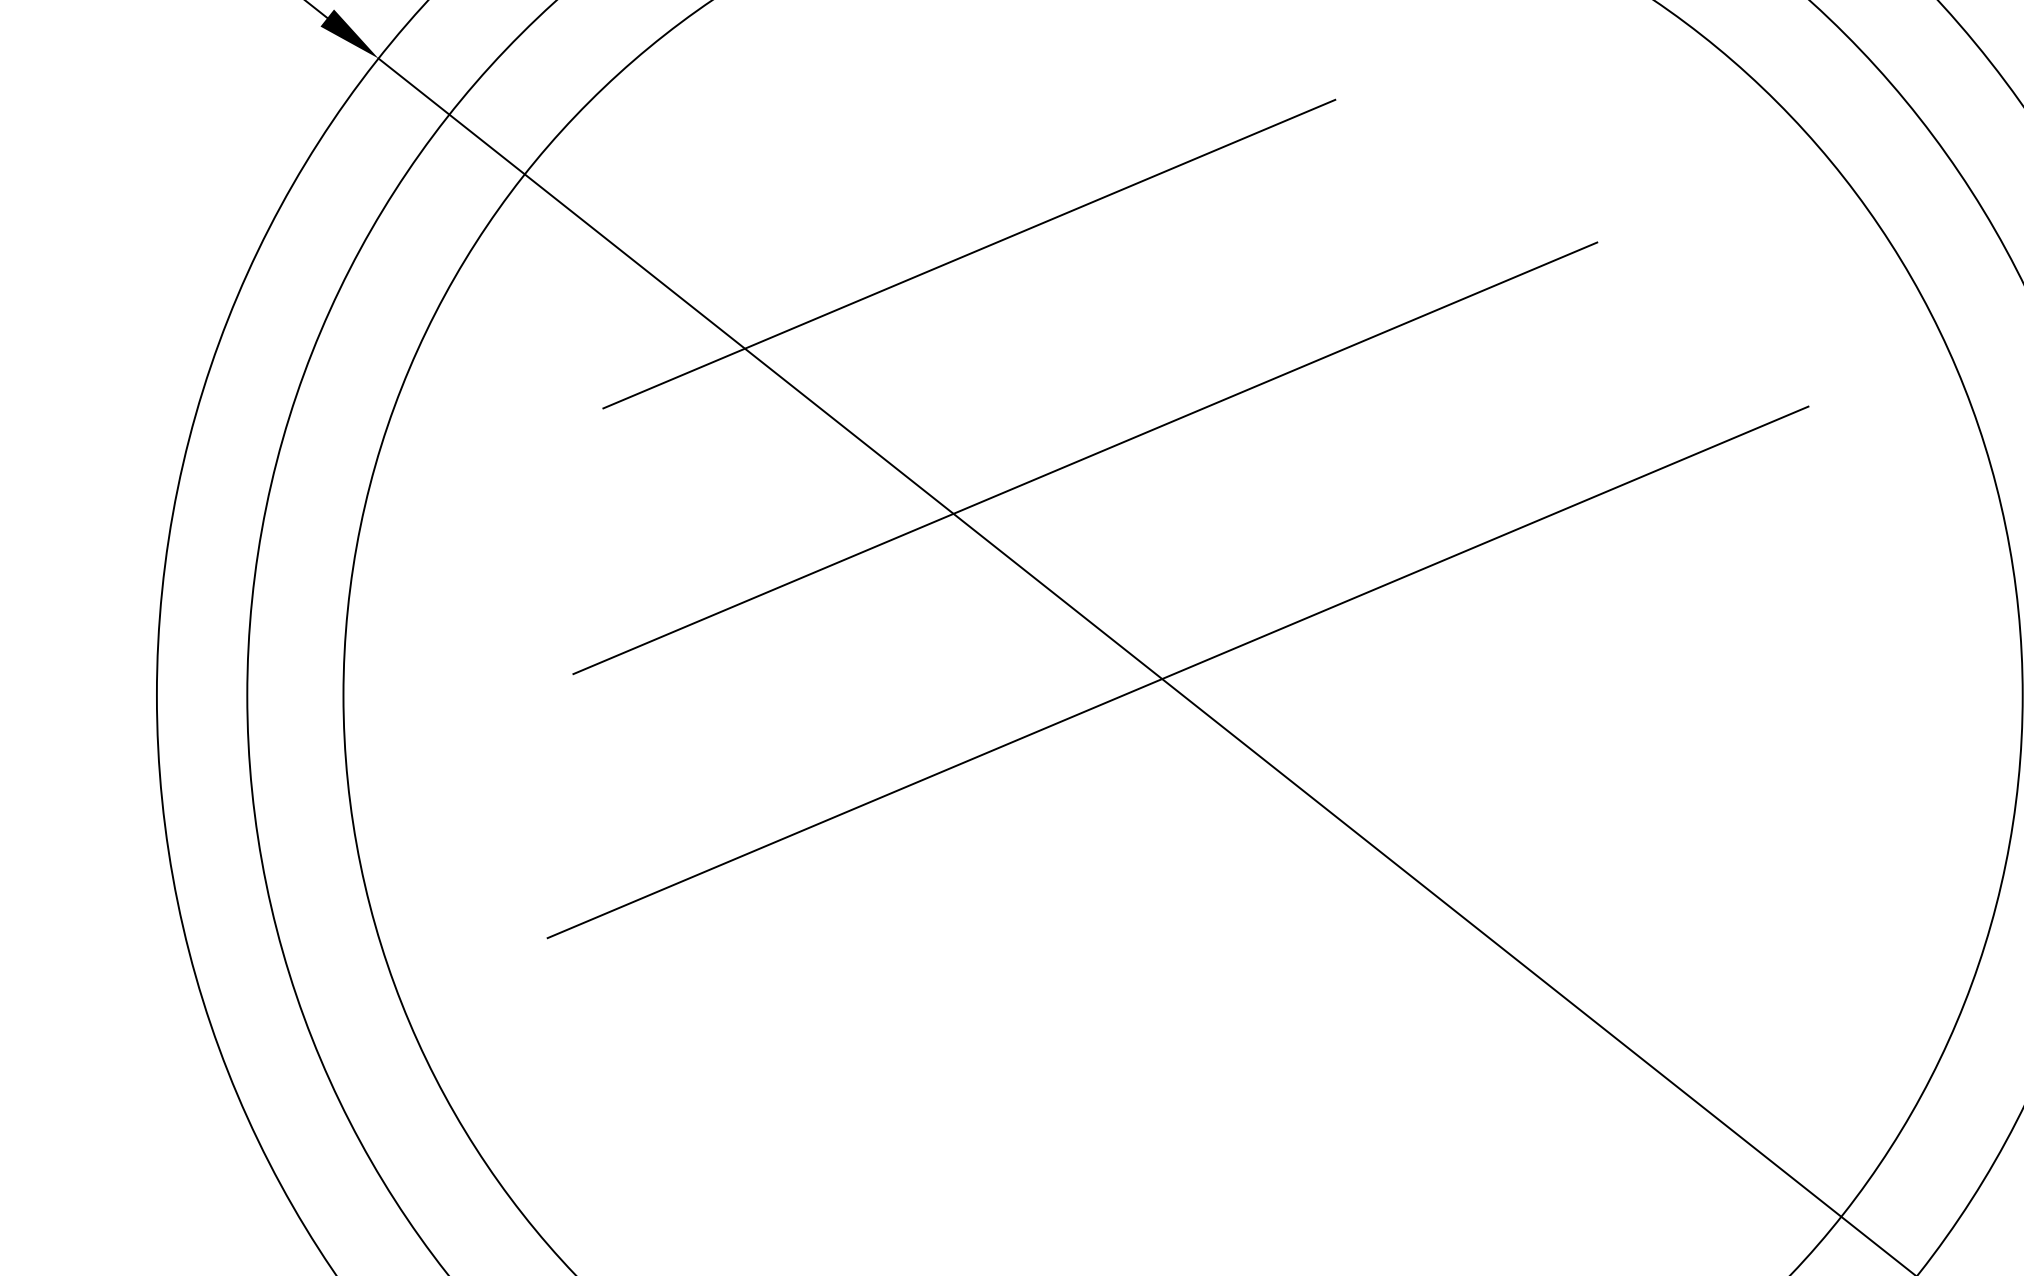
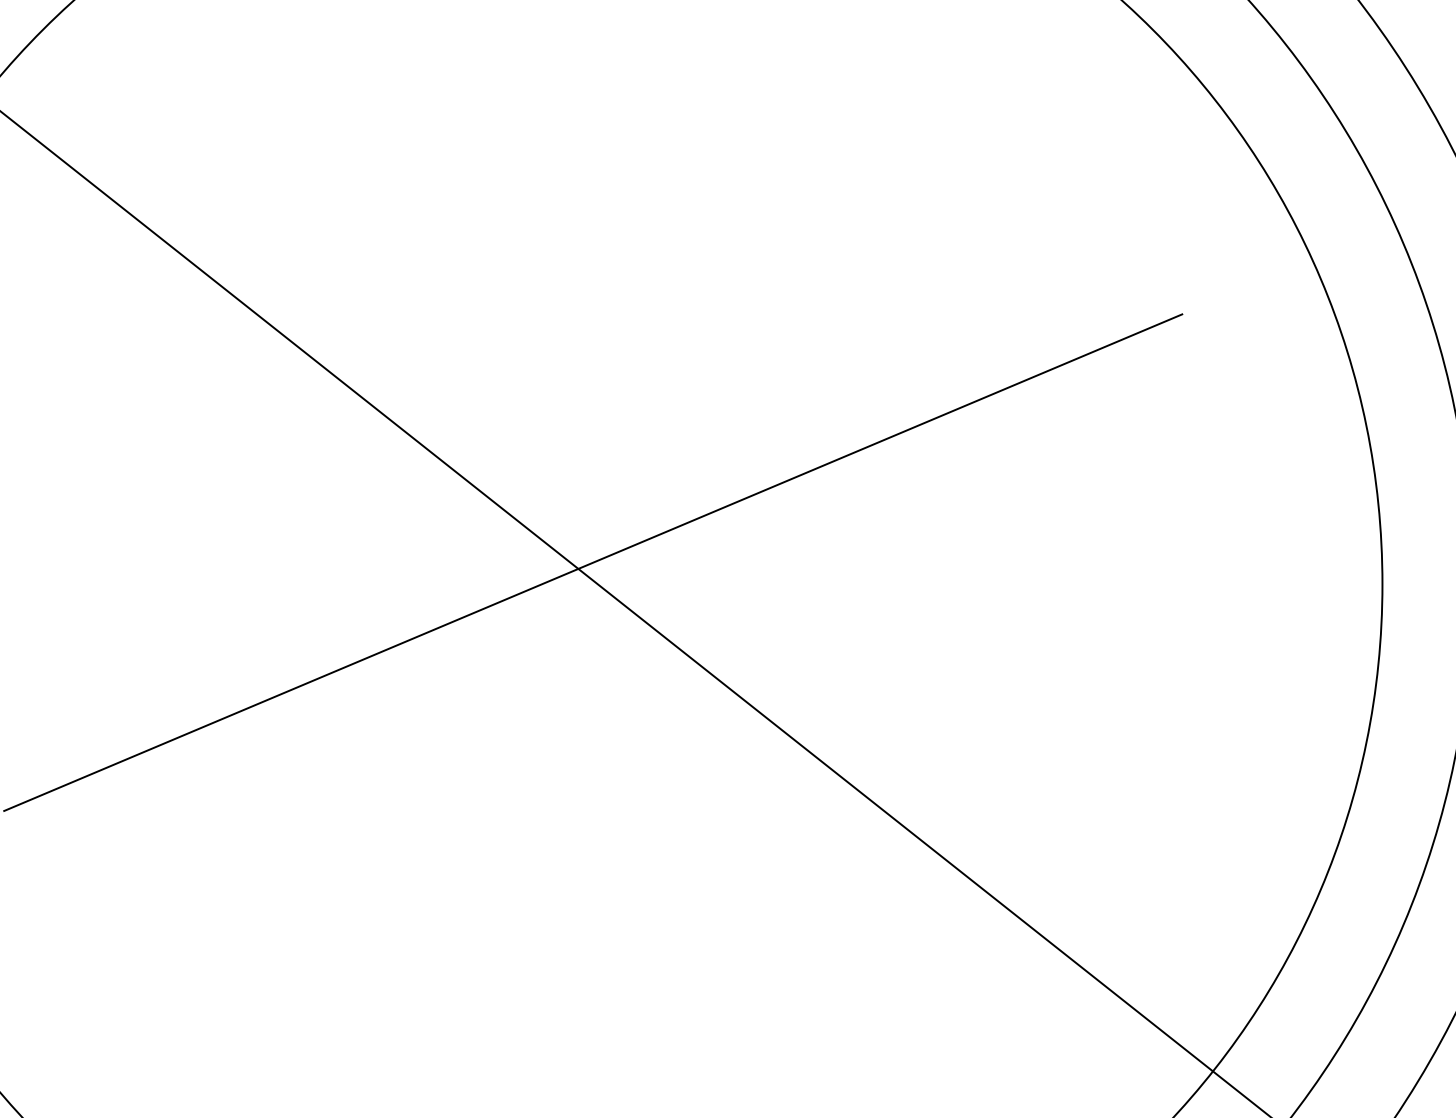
line: (969, 253) -> (398, 171), removed
line: (1085, 458) -> (506, 362), removed

